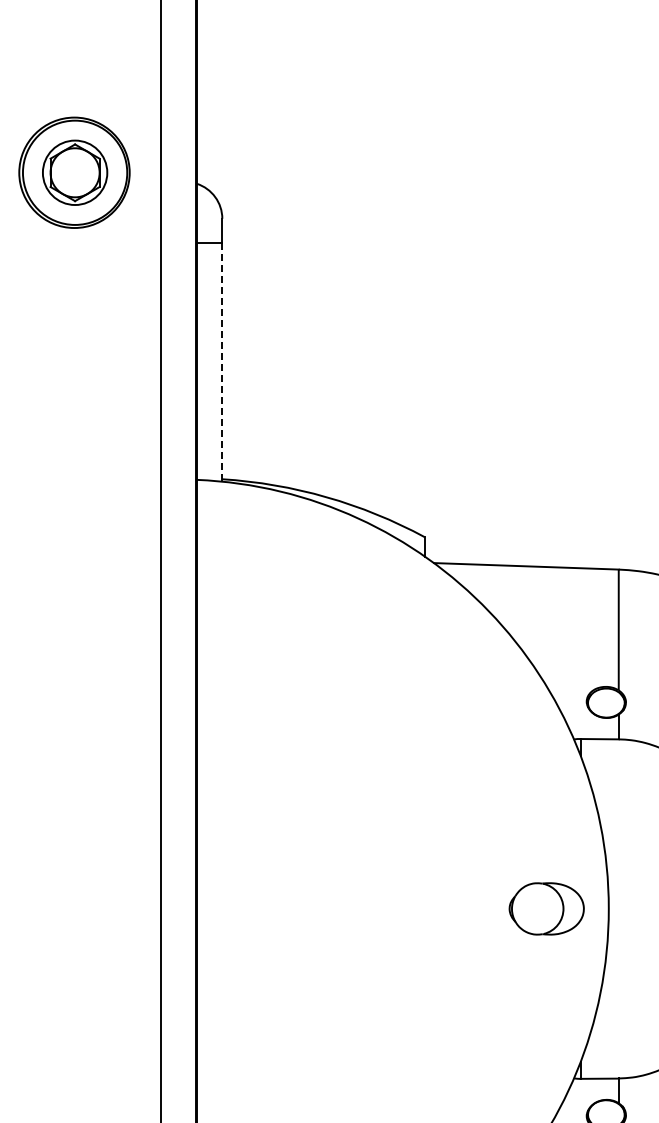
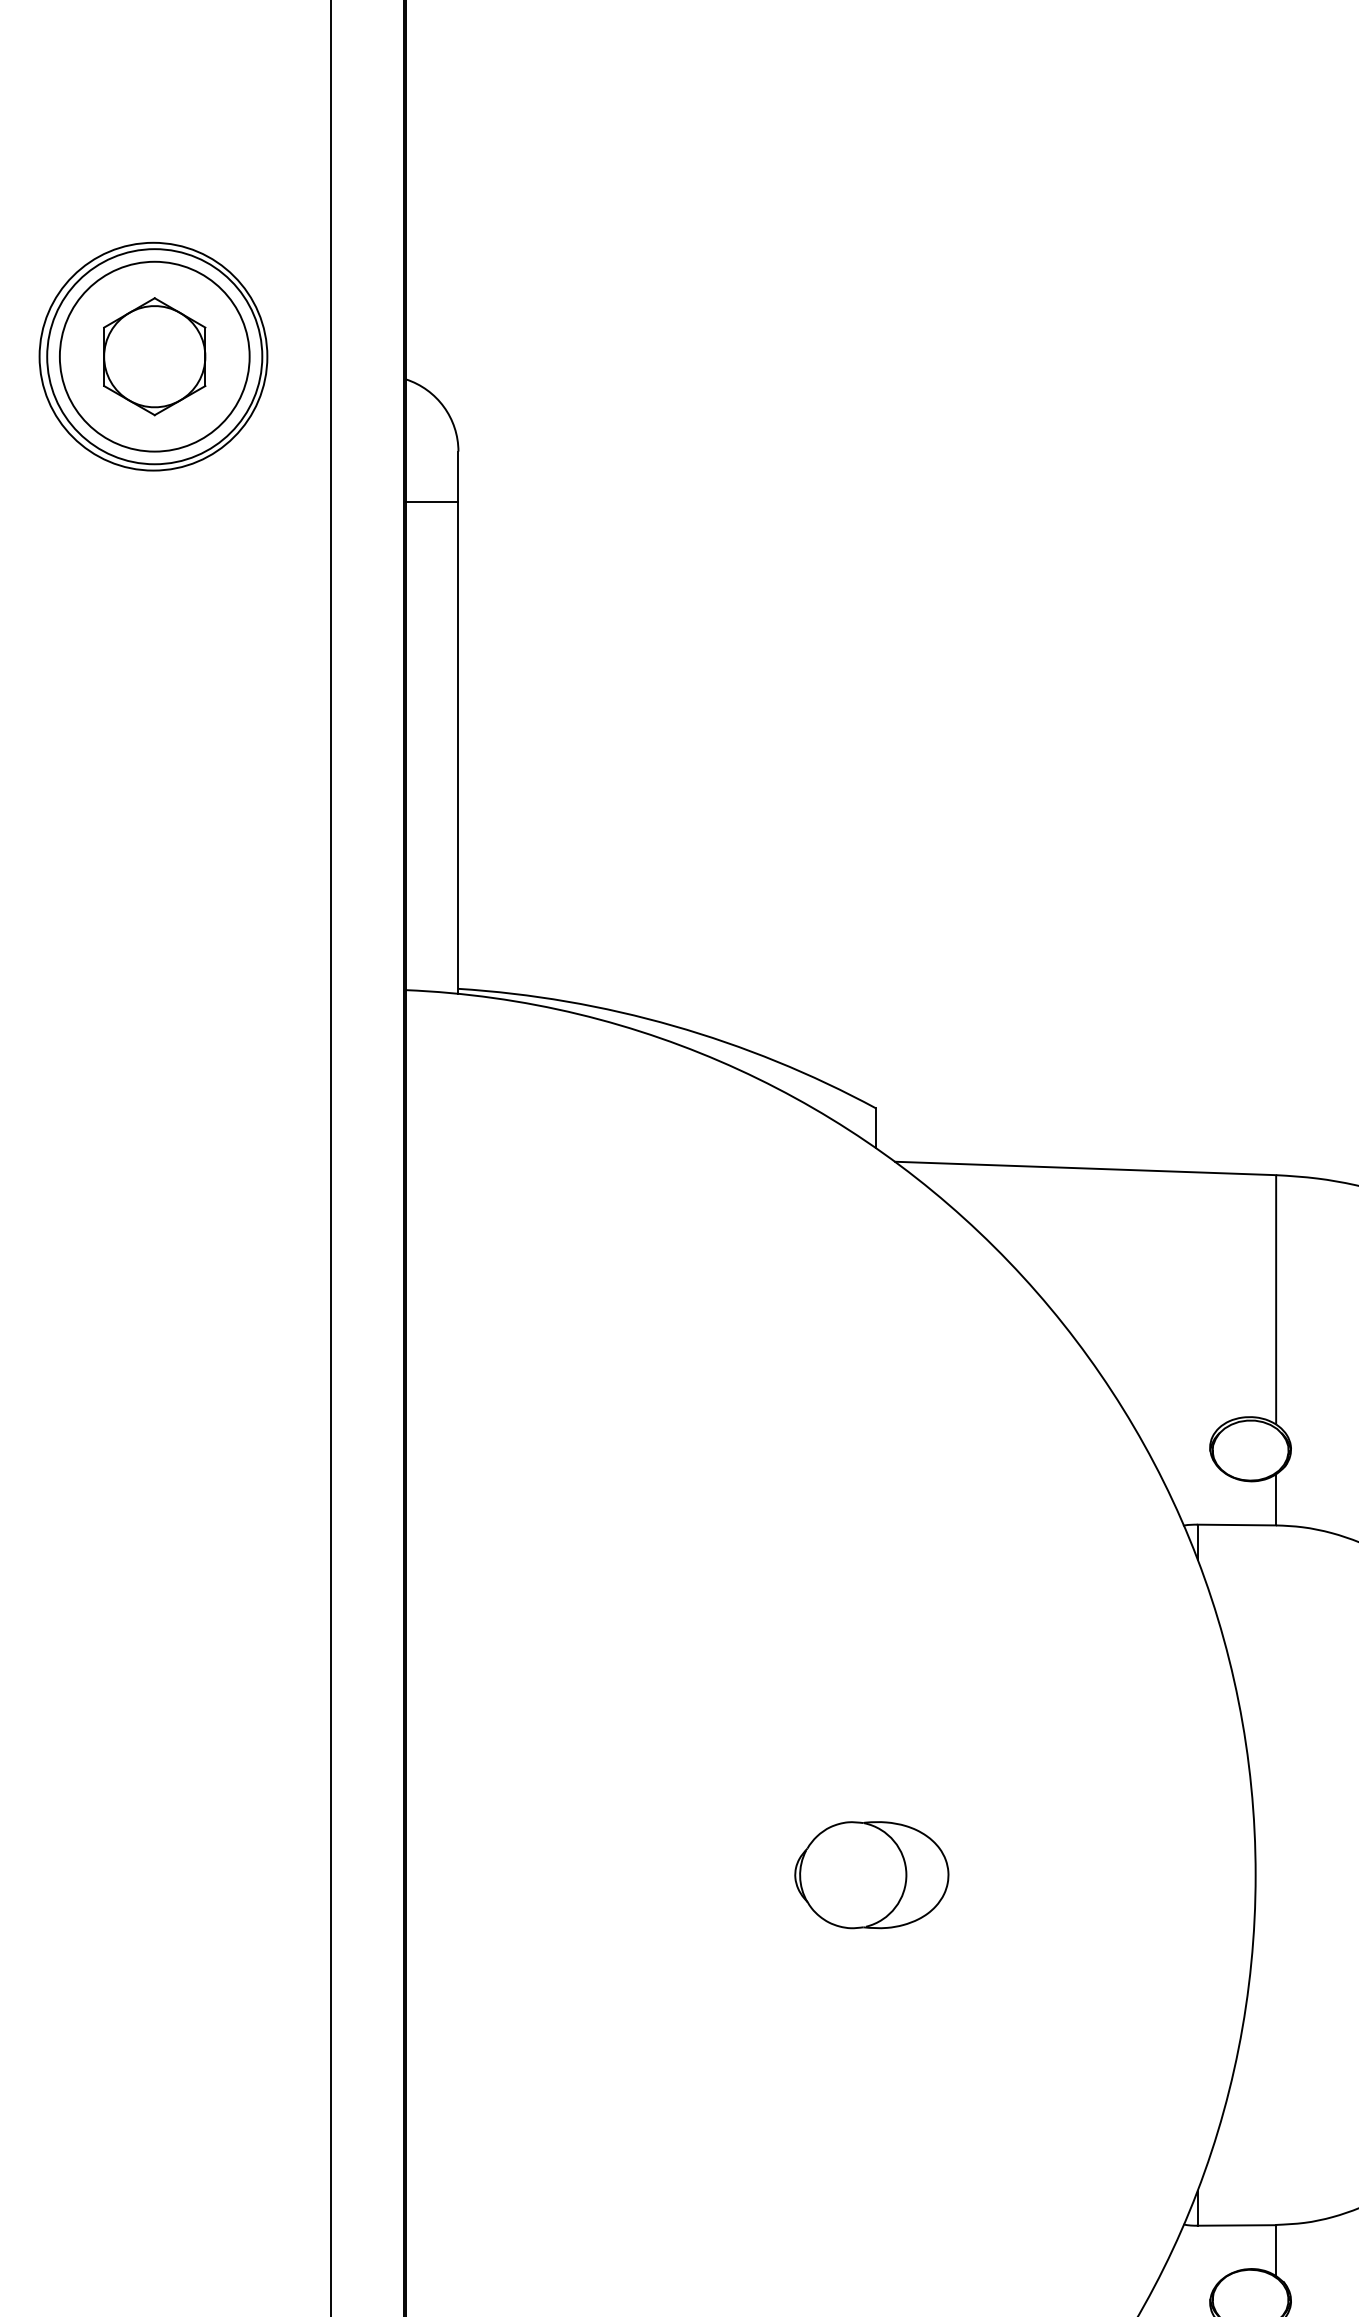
circle: (75, 172) -> (155, 356), size x1.43
line: (222, 363) -> (458, 750), dashed -> solid
part: (546, 908) -> (871, 1874), moved

